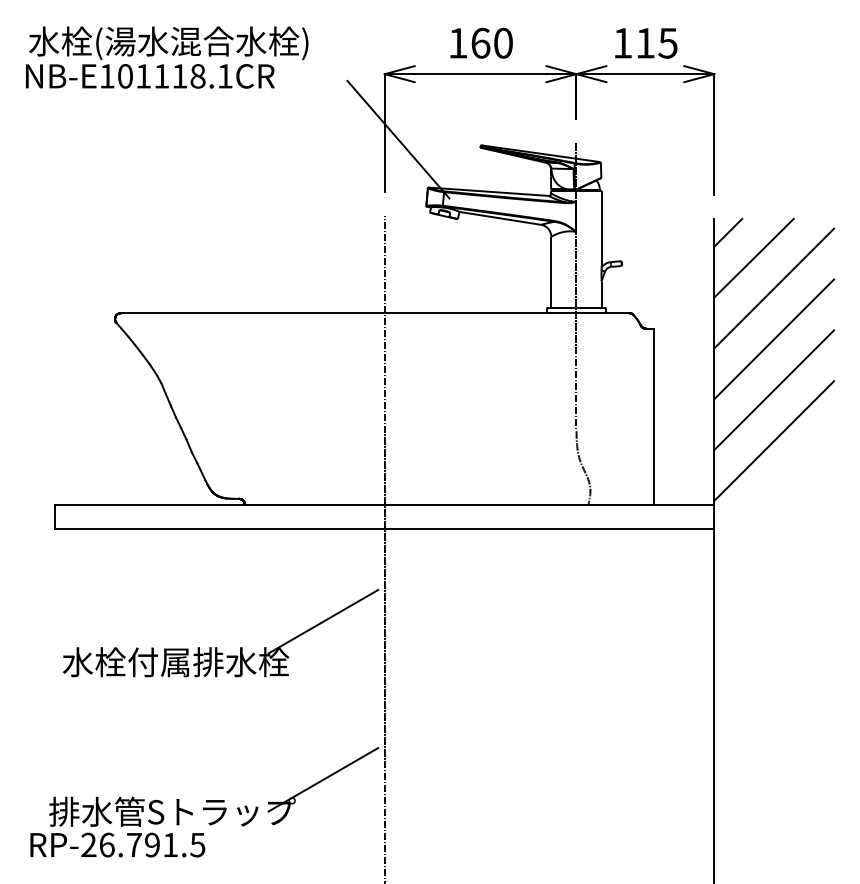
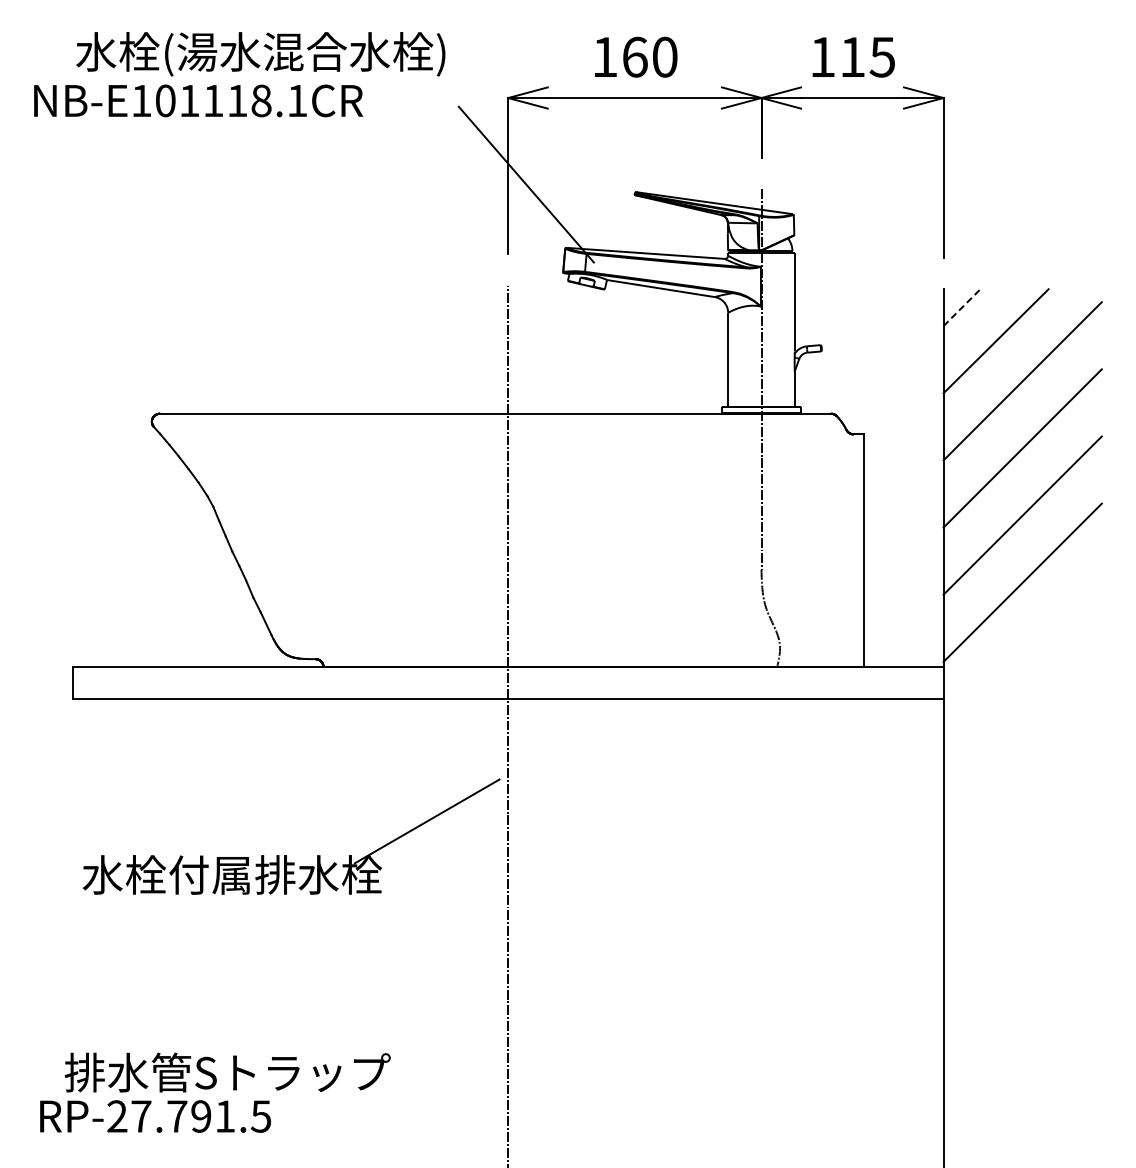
text: (168, 43) -> (260, 54), moved
line: (728, 232) -> (962, 307), solid -> dashed
line: (322, 779) -> (426, 1030), removed
text: (107, 845) -> (141, 1116), RP-26.791.5 -> RP-27.791.5

